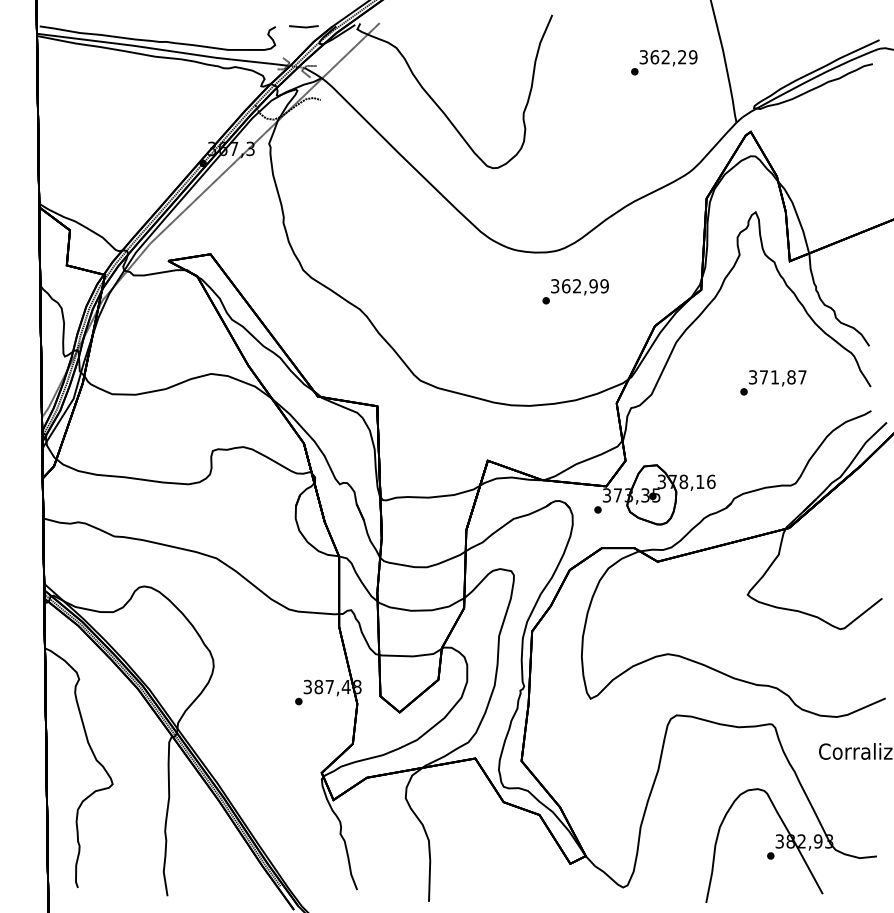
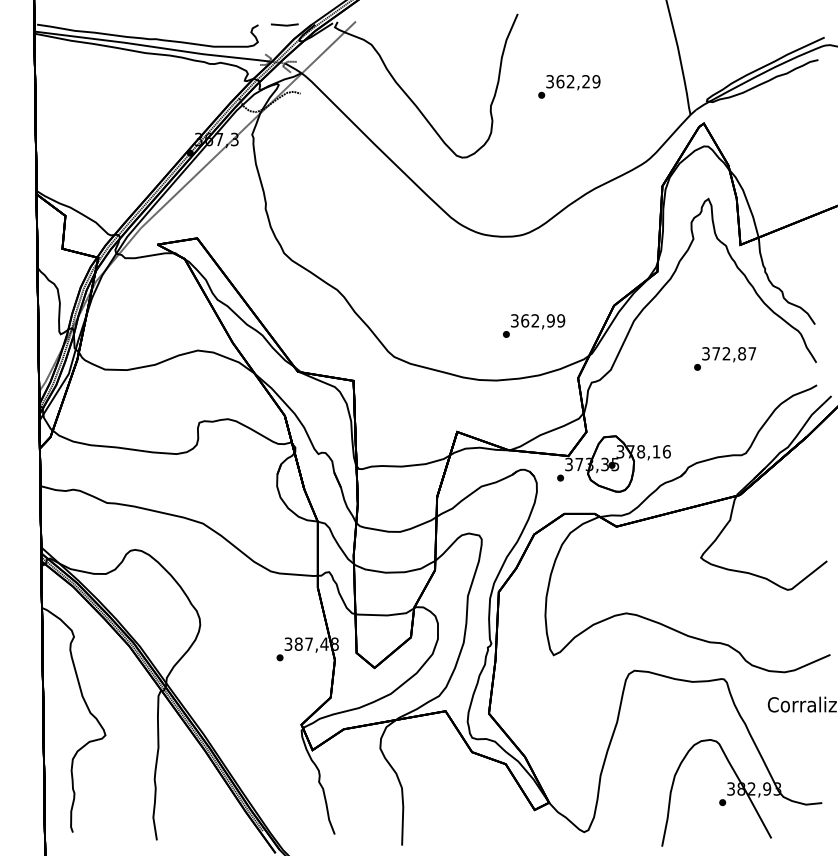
text: (664, 62) -> (569, 86), moved
text: (575, 291) -> (533, 325), moved
text: (774, 377) -> (726, 353), 371,87 -> 372,87

